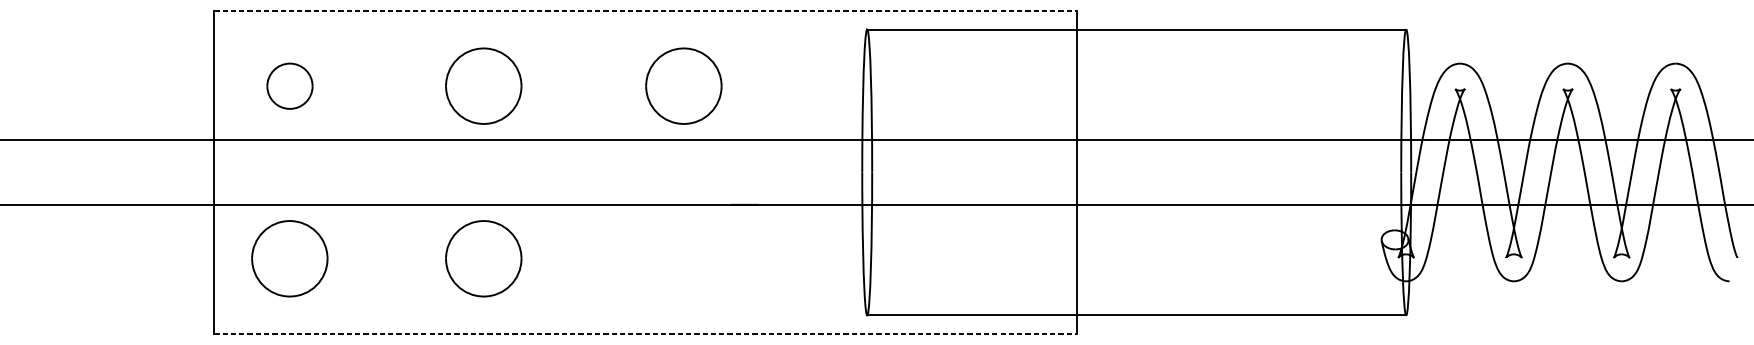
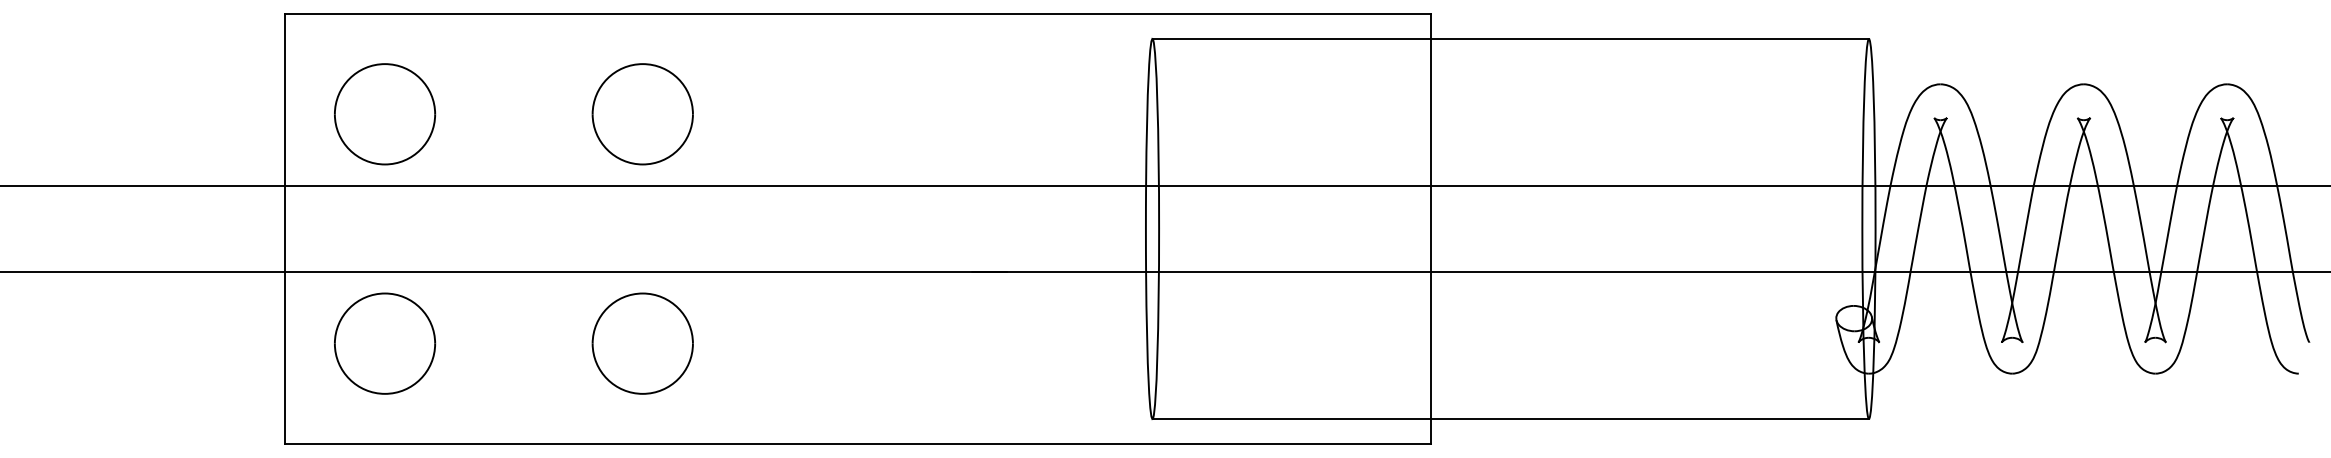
line: (646, 10) -> (858, 13), dashed -> solid
part: (290, 86) -> (385, 114), size x1.67
part: (683, 86) -> (908, 114), removed
line: (646, 334) -> (858, 444), dashed -> solid

